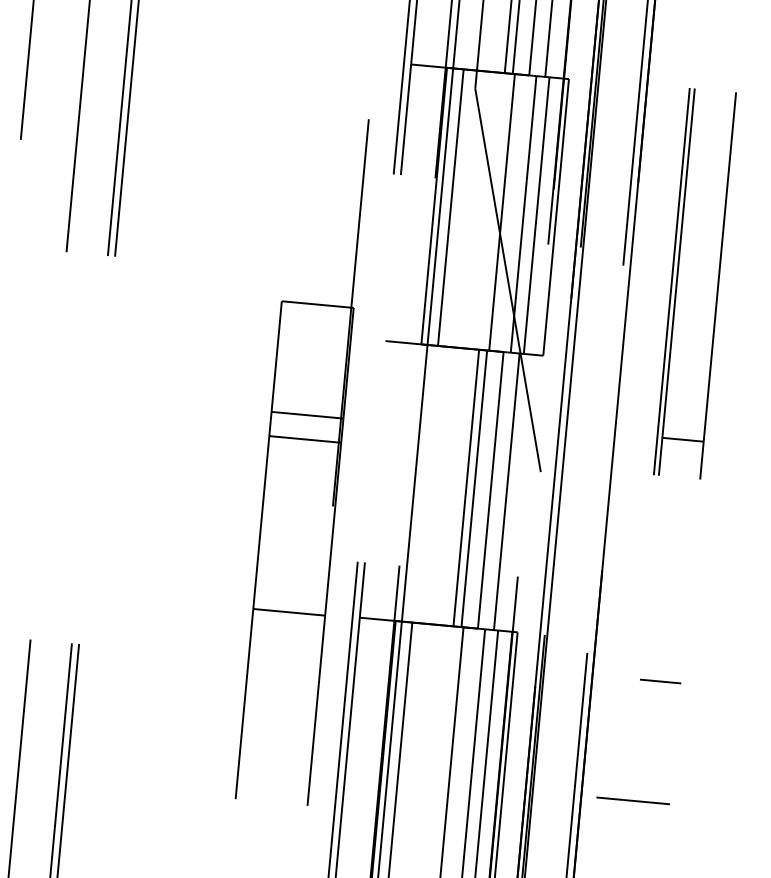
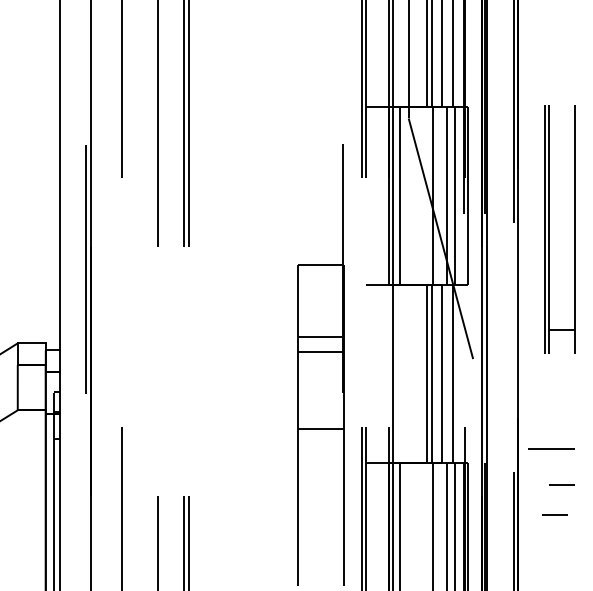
line: (288, 612) -> (320, 429), moved
line: (644, 725) -> (554, 514), added
line: (633, 799) -> (551, 448), moved

